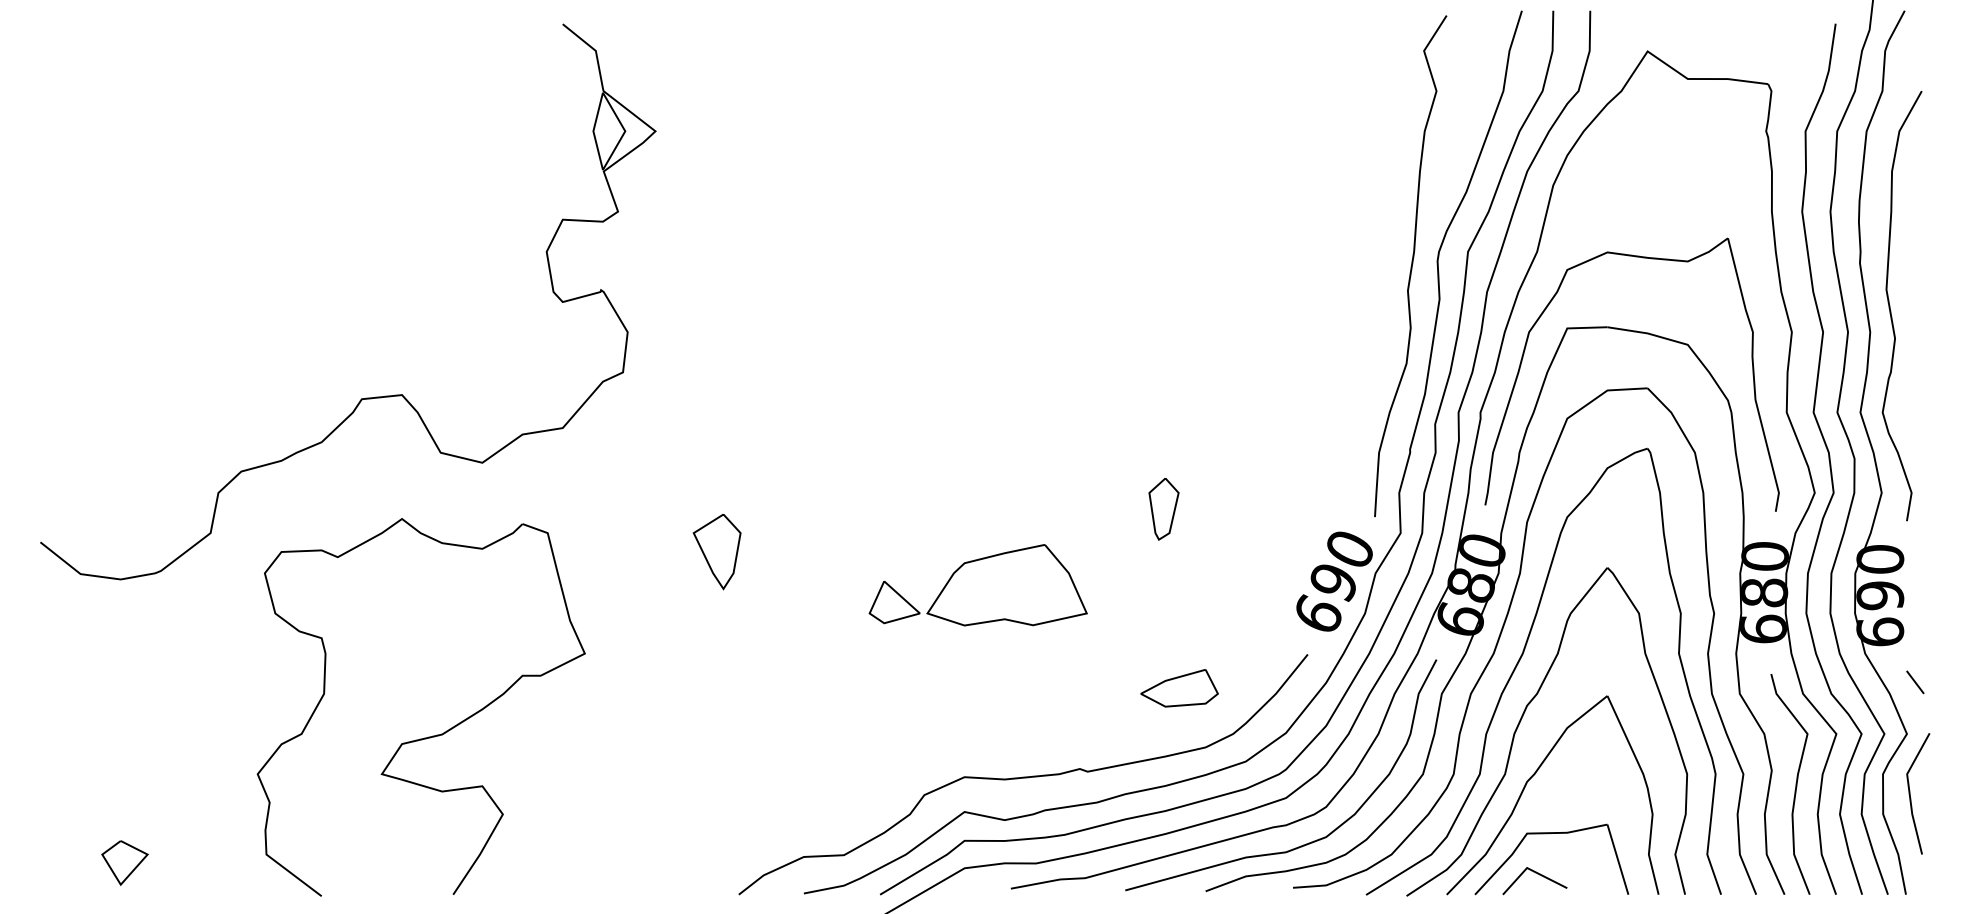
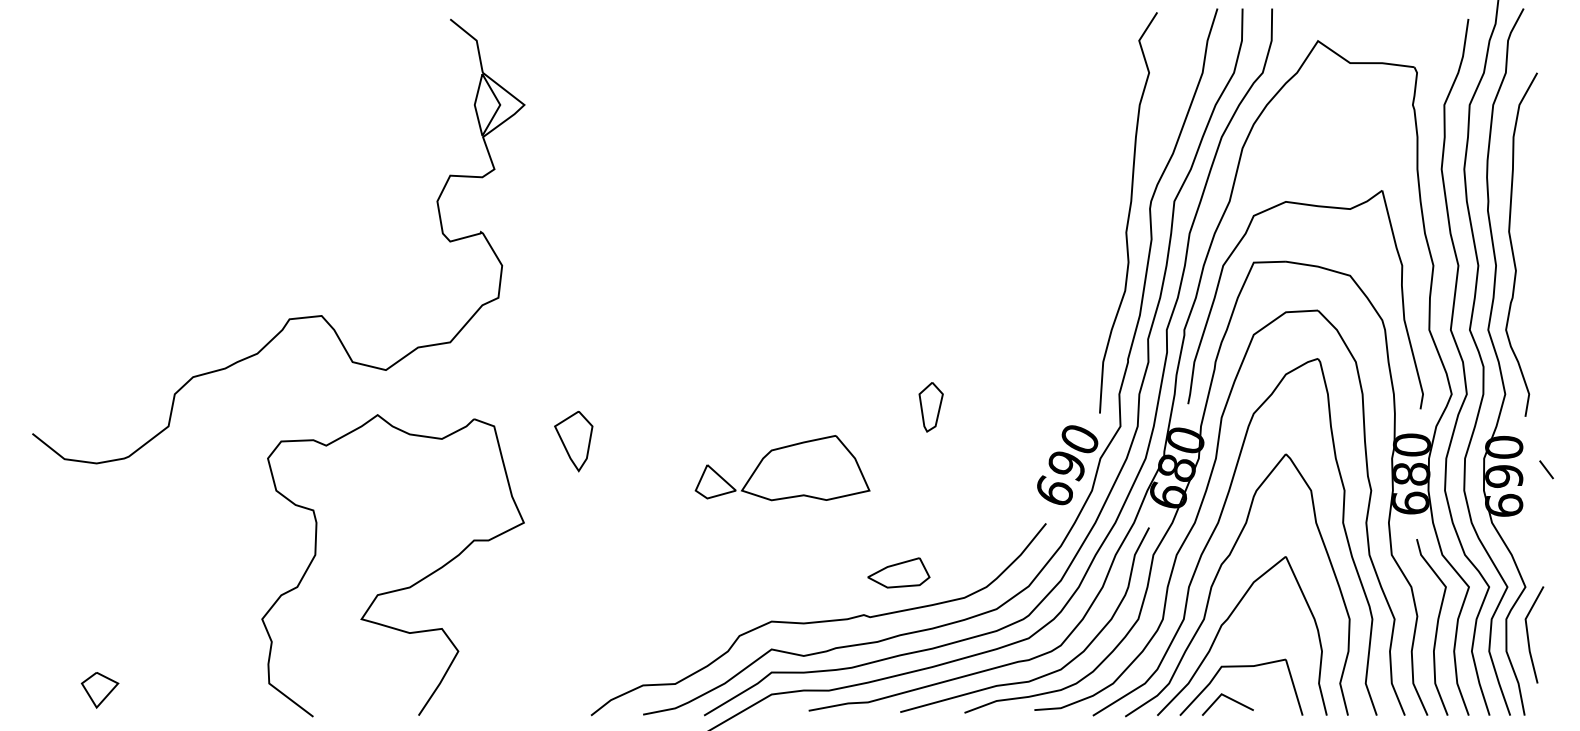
line: (1915, 682) -> (1546, 469), moved
part: (1179, 688) -> (898, 573), moved
part: (428, 736) -> (398, 589), moved

